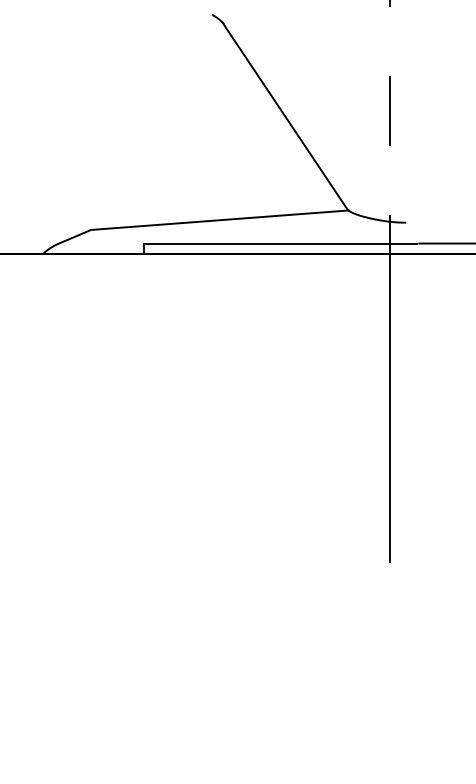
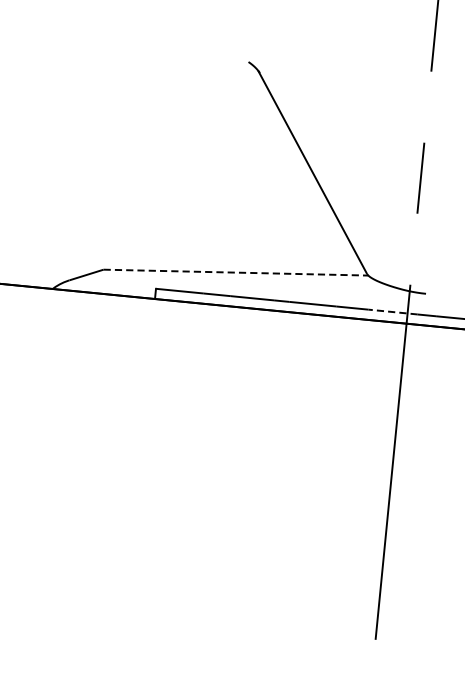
line: (220, 220) -> (236, 272), solid -> dashed
line: (375, 243) -> (392, 311), solid -> dashed

